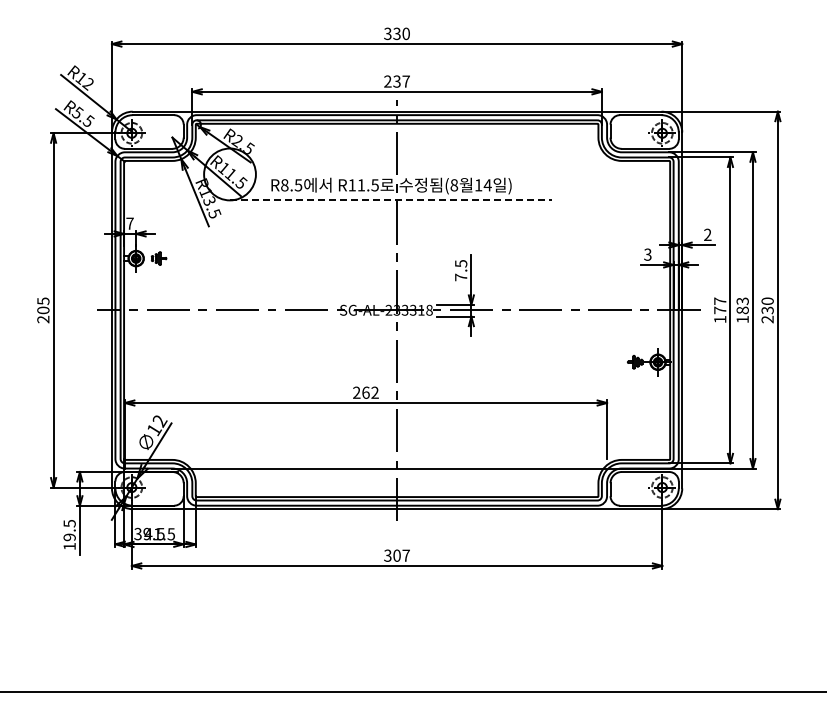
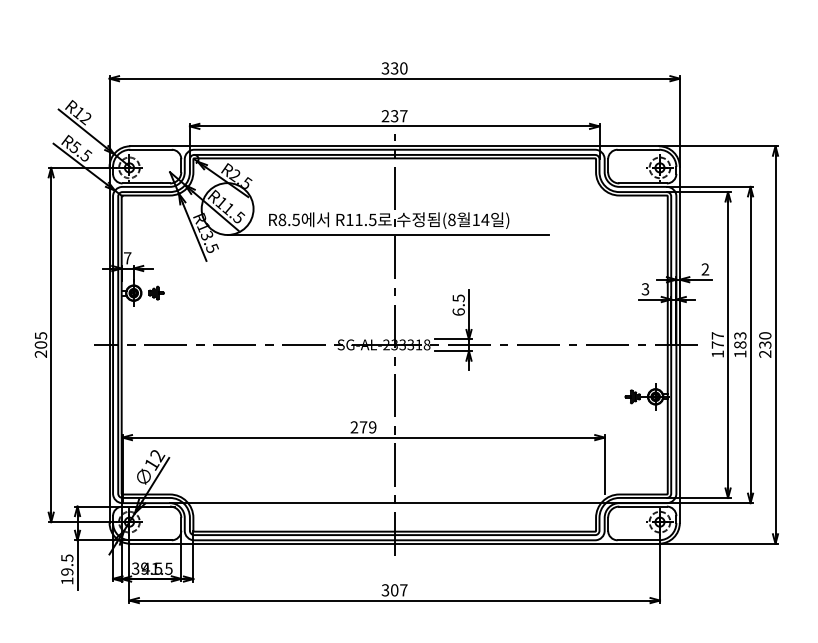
line: (390, 200) -> (388, 235), dashed -> solid
text: (461, 277) -> (459, 312), 7.5 -> 6.5
text: (370, 392) -> (368, 427), 262 -> 279

